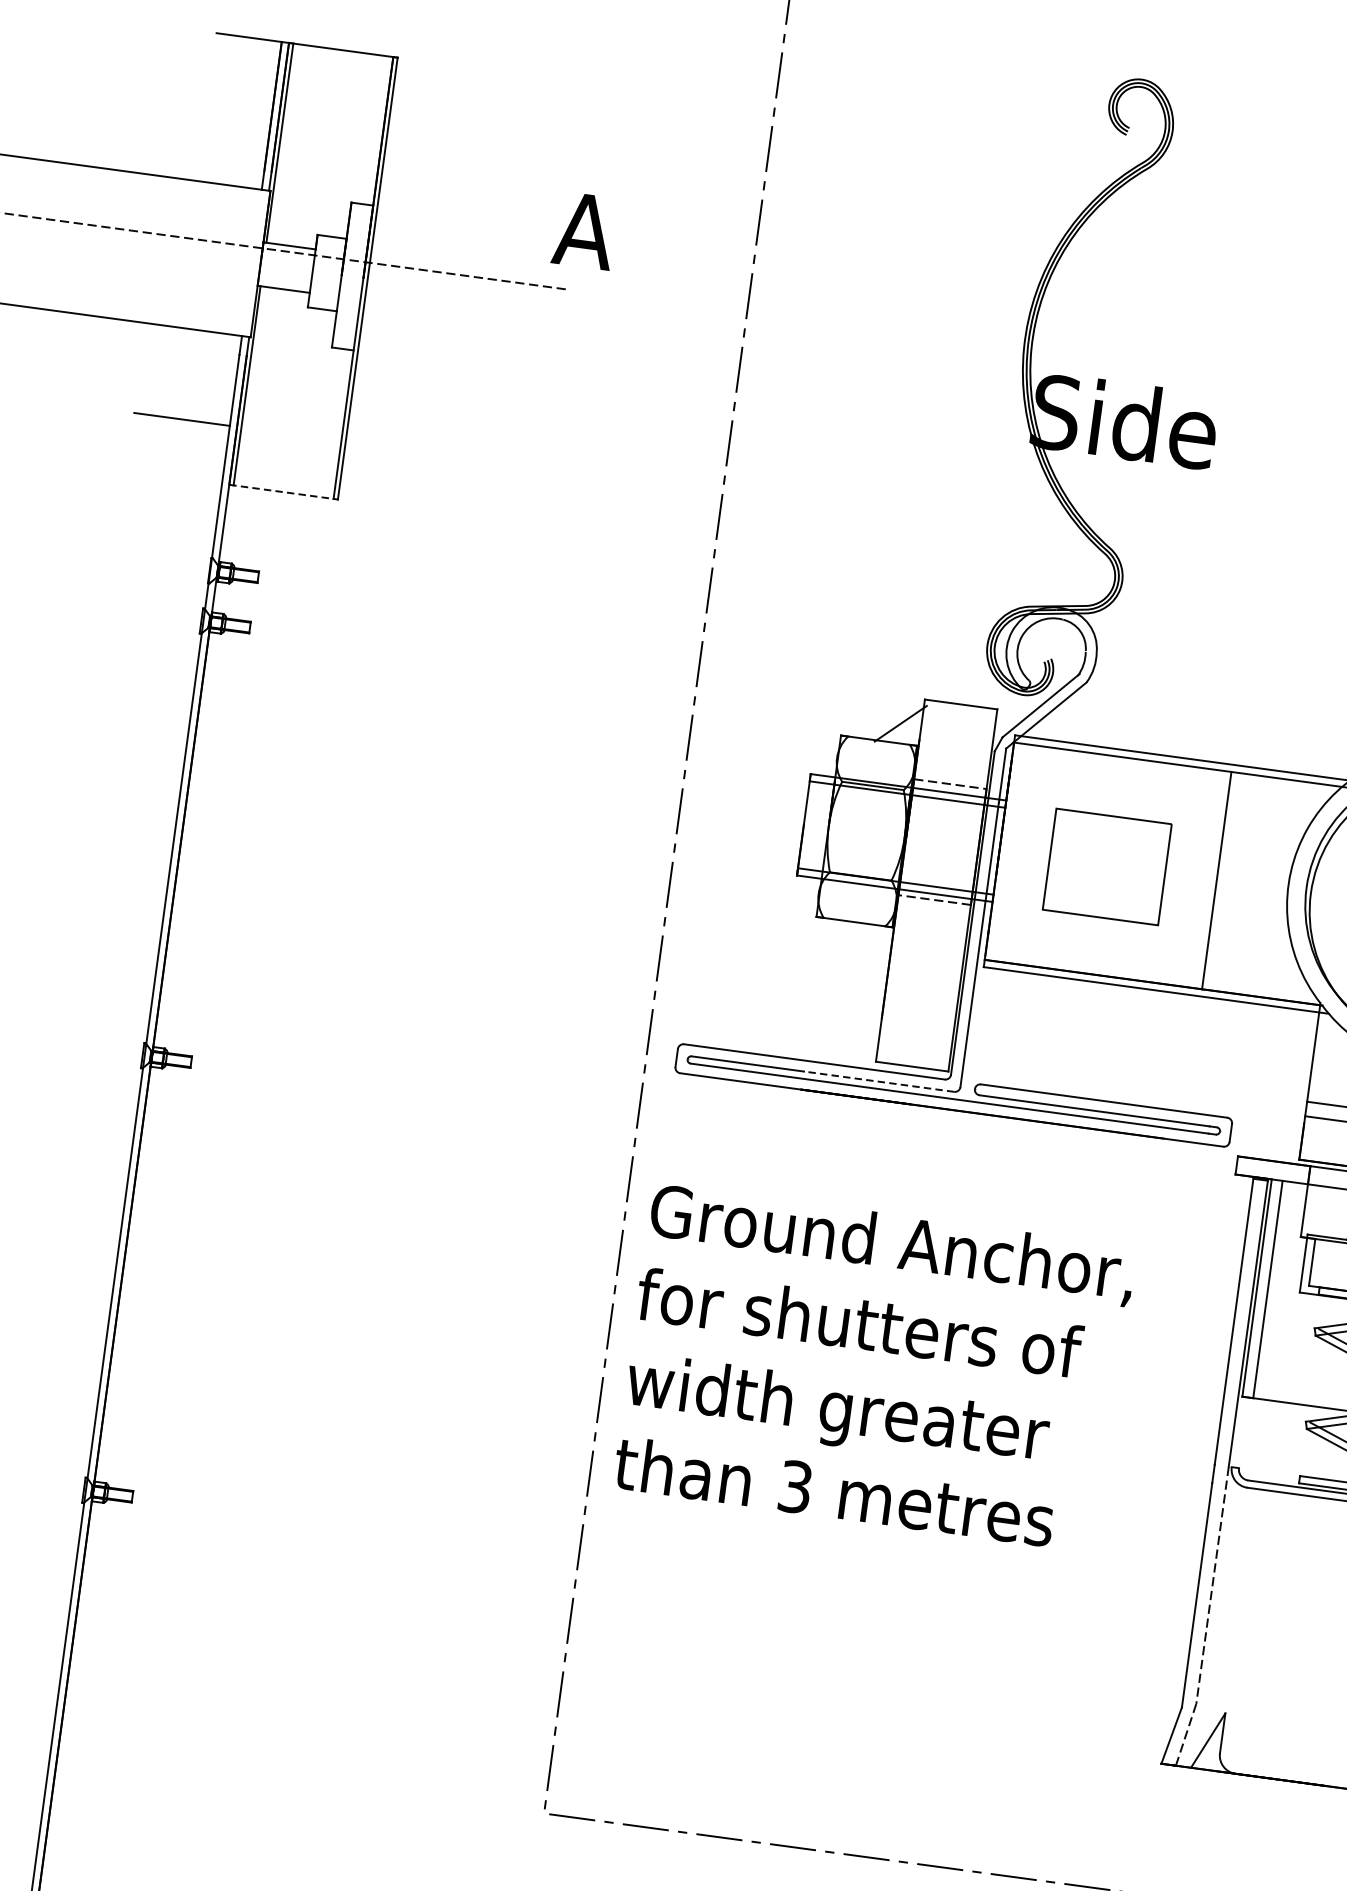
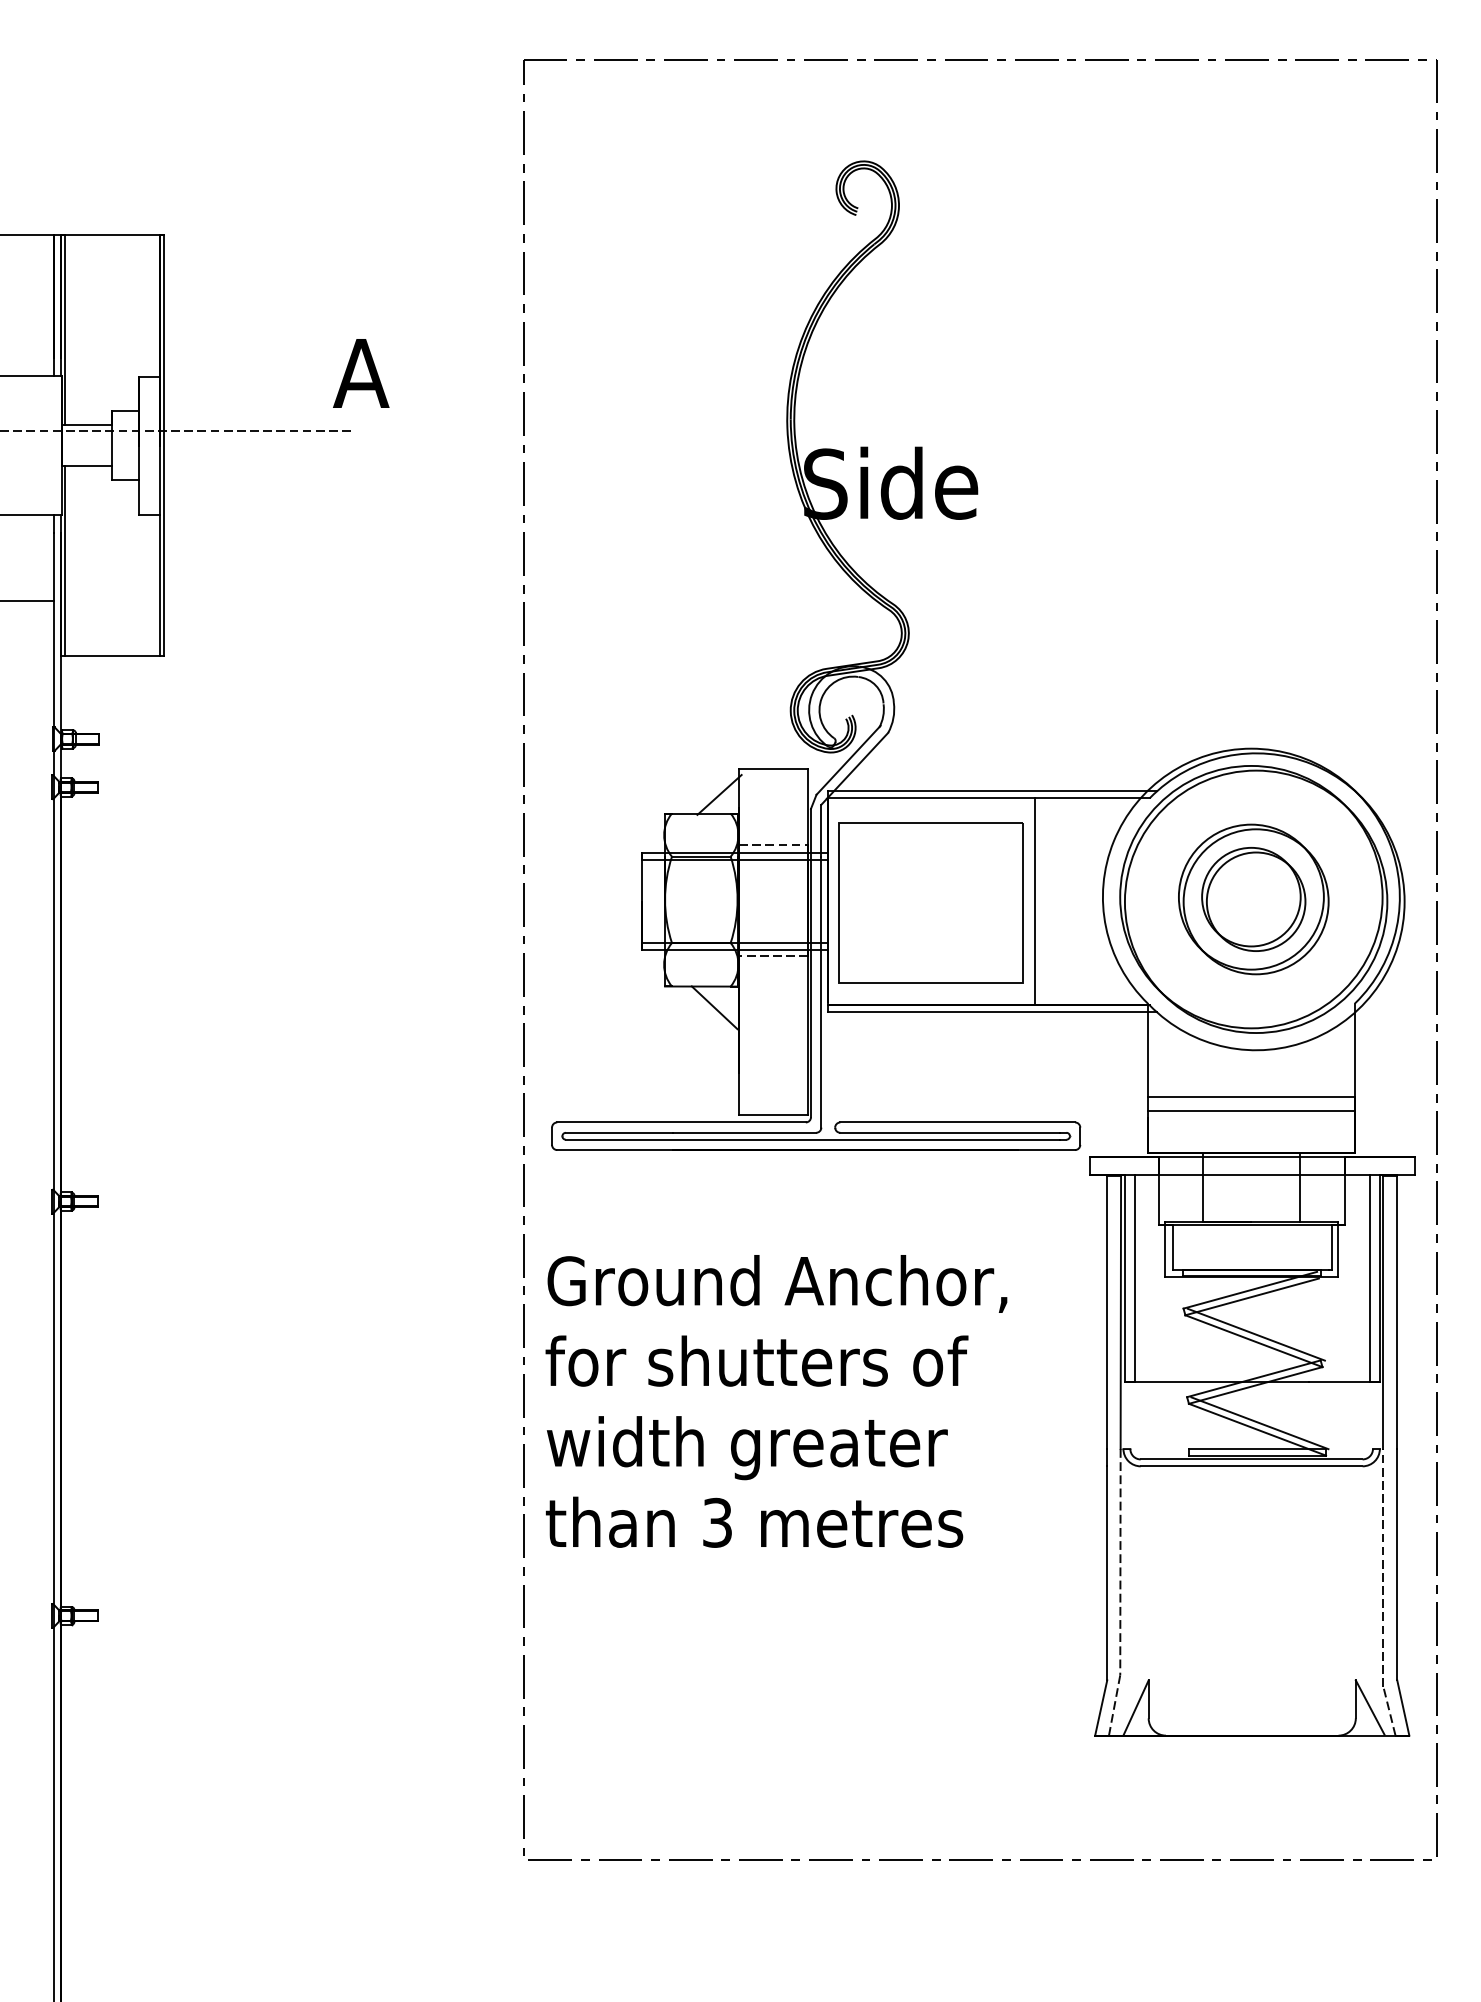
line: (281, 492) -> (110, 656), dashed -> solid
part: (1106, 866) -> (930, 902), size x1.67
line: (865, 945) -> (714, 1007), added
line: (879, 1081) -> (744, 1132), dashed -> solid

